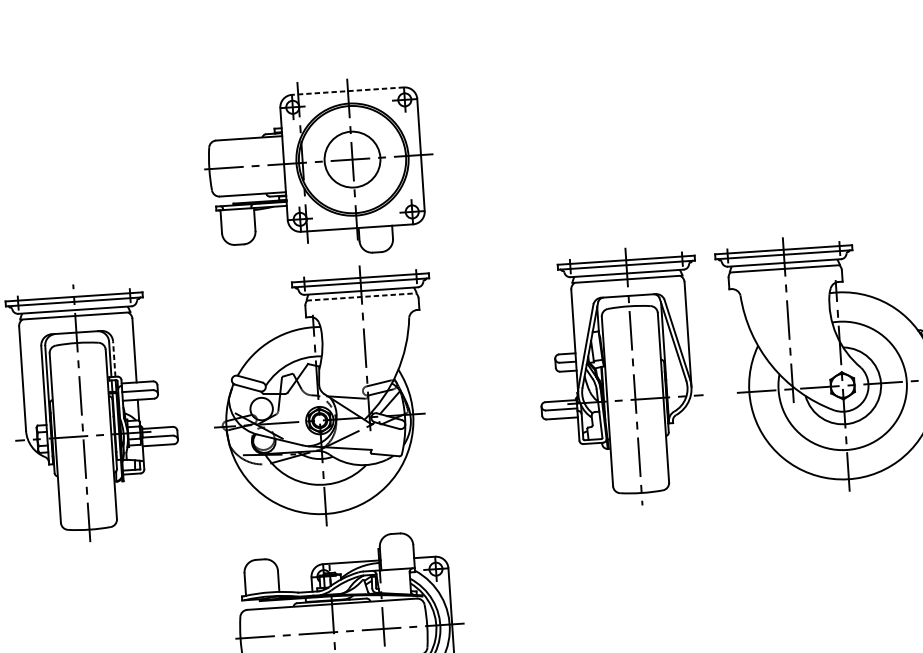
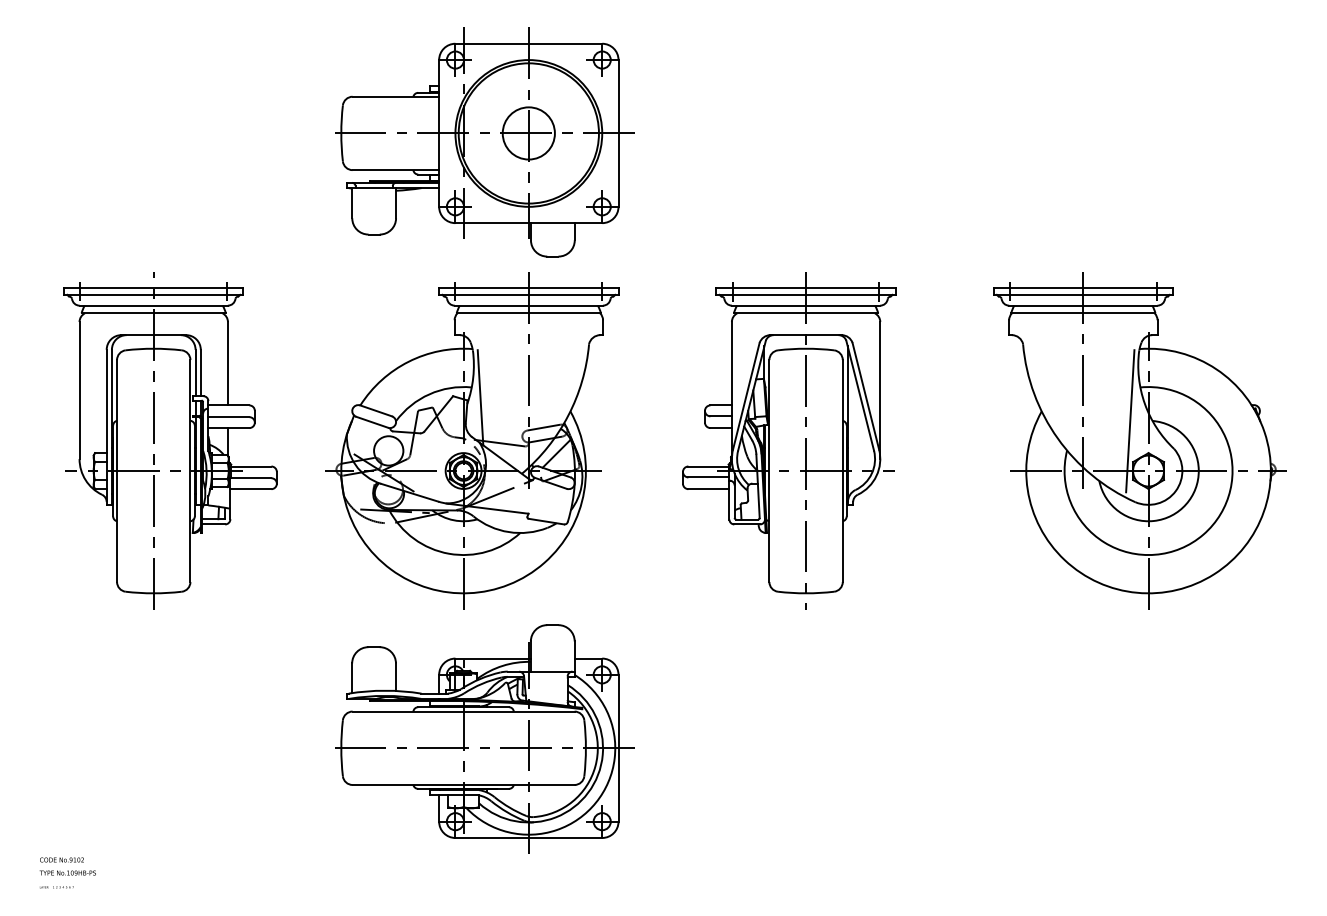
line: (347, 90) -> (528, 43), dashed -> solid
circle: (352, 159) -> (528, 133), size x0.71
line: (362, 297) -> (529, 313), dashed -> solid
line: (826, 348) -> (1130, 421), added
line: (114, 358) -> (200, 372), dashed -> solid
line: (329, 363) -> (480, 397), added
part: (621, 377) -> (789, 440), moved

